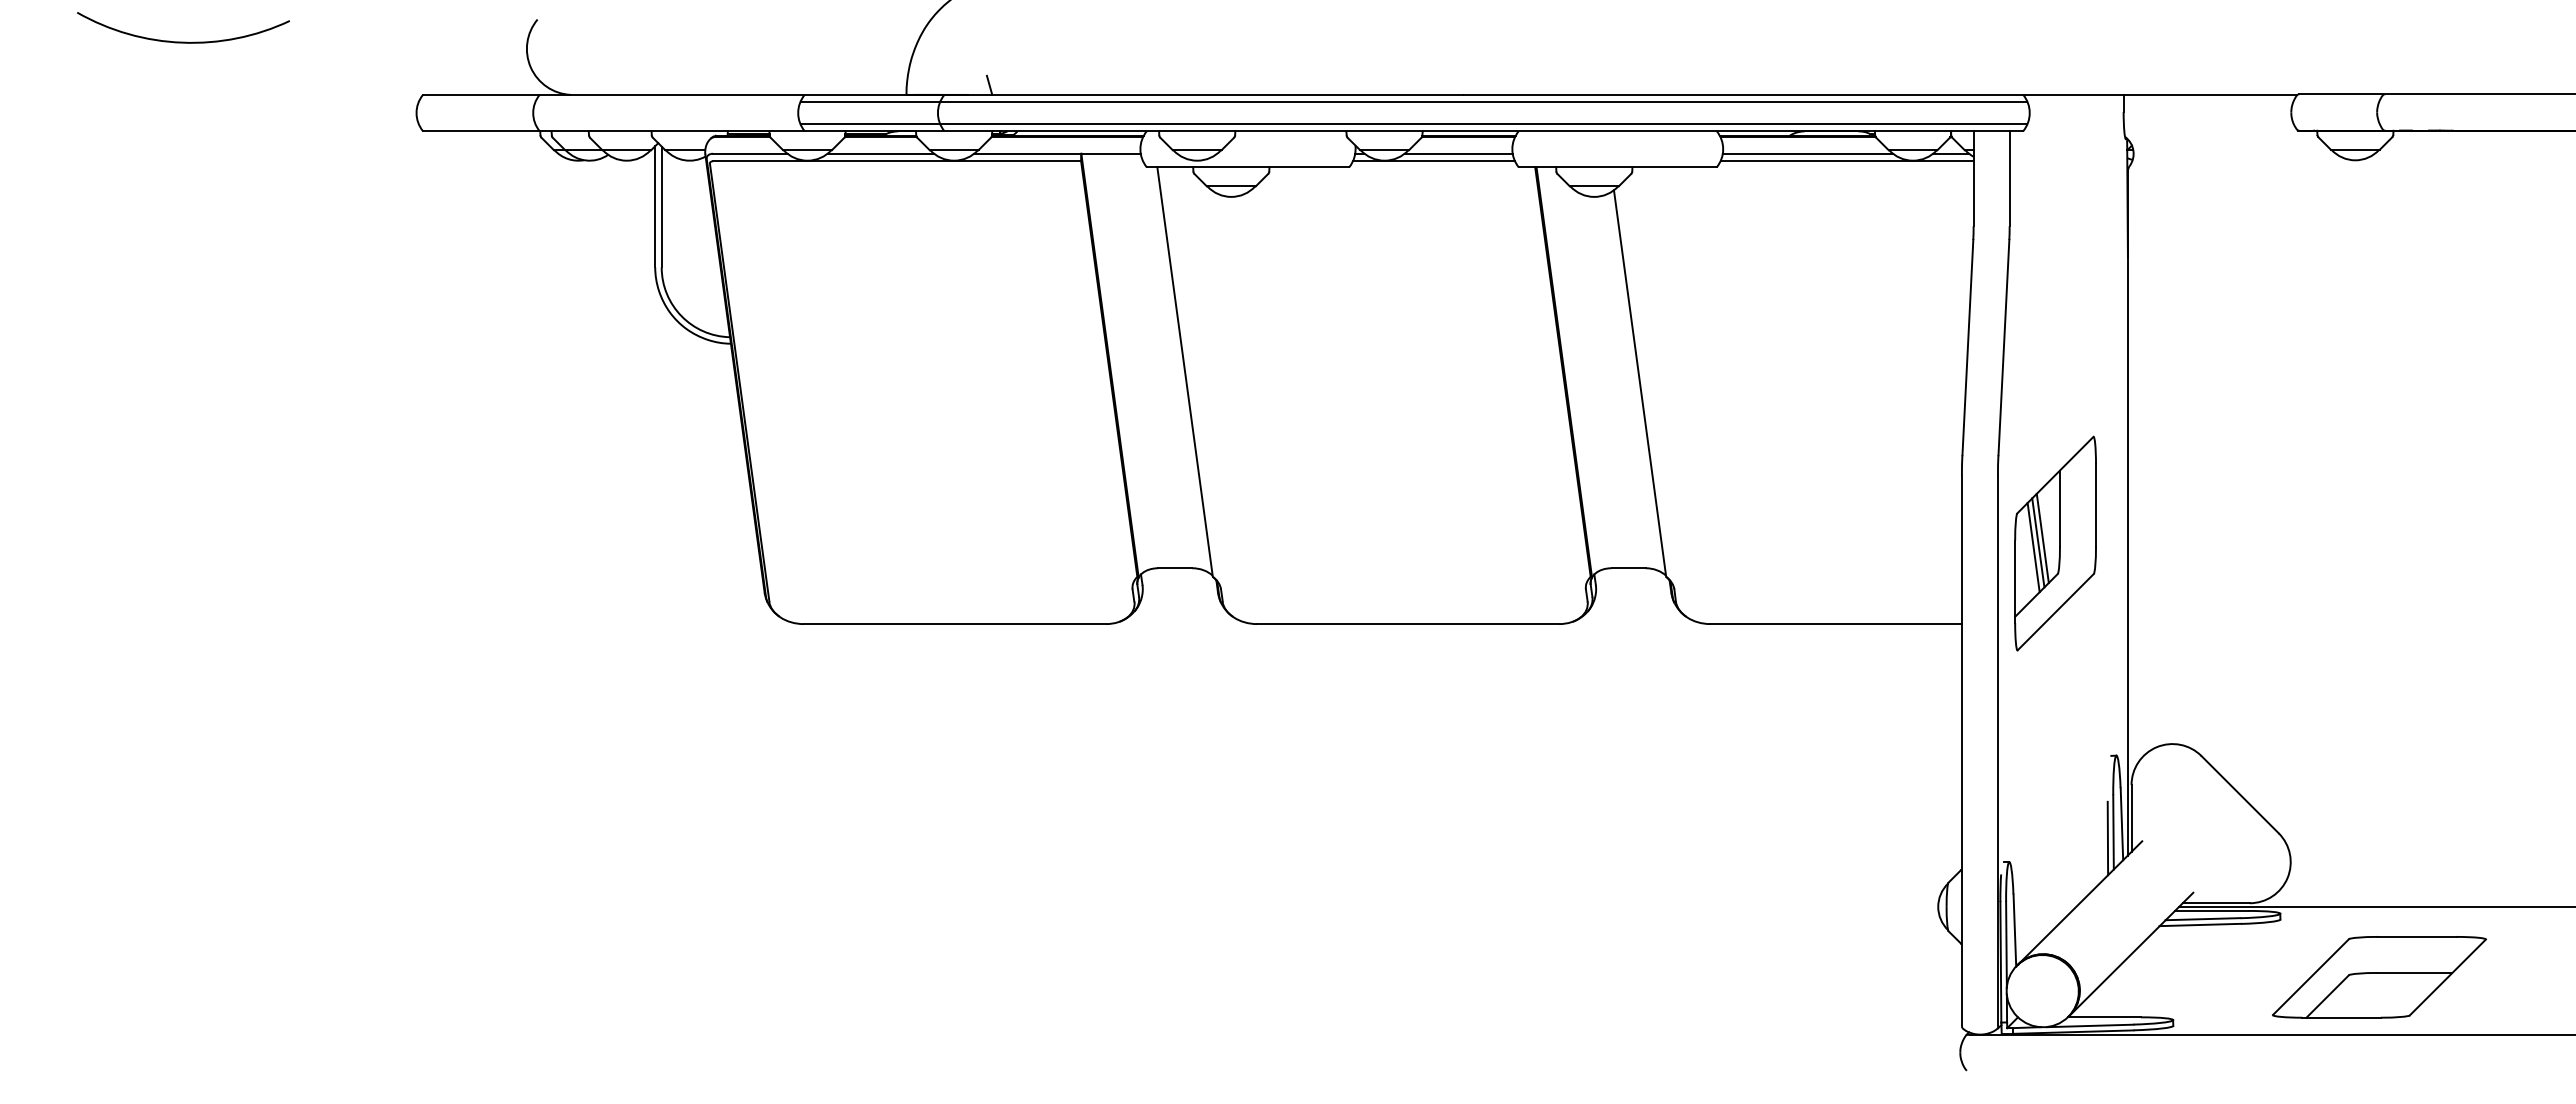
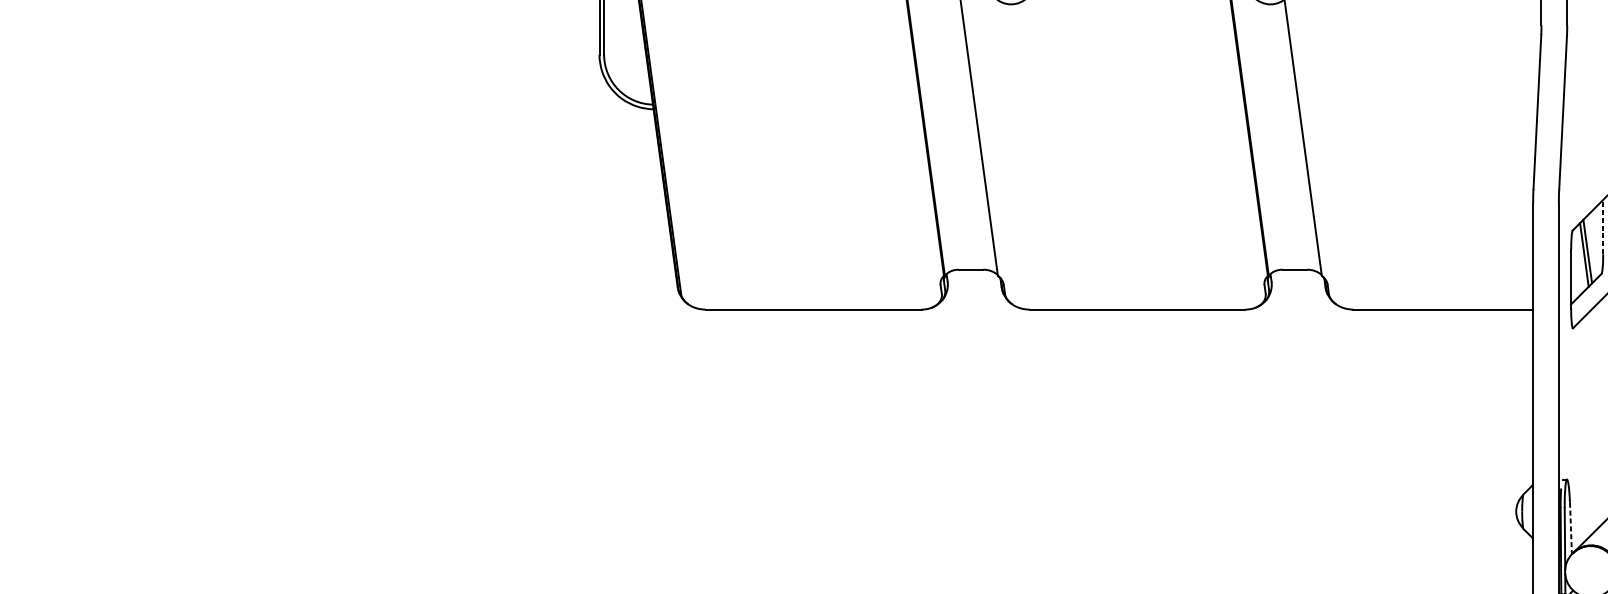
line: (2060, 508) -> (1603, 227), solid -> dashed
line: (2042, 537) -> (1590, 247), removed
line: (2014, 931) -> (1570, 529), solid -> dashed

